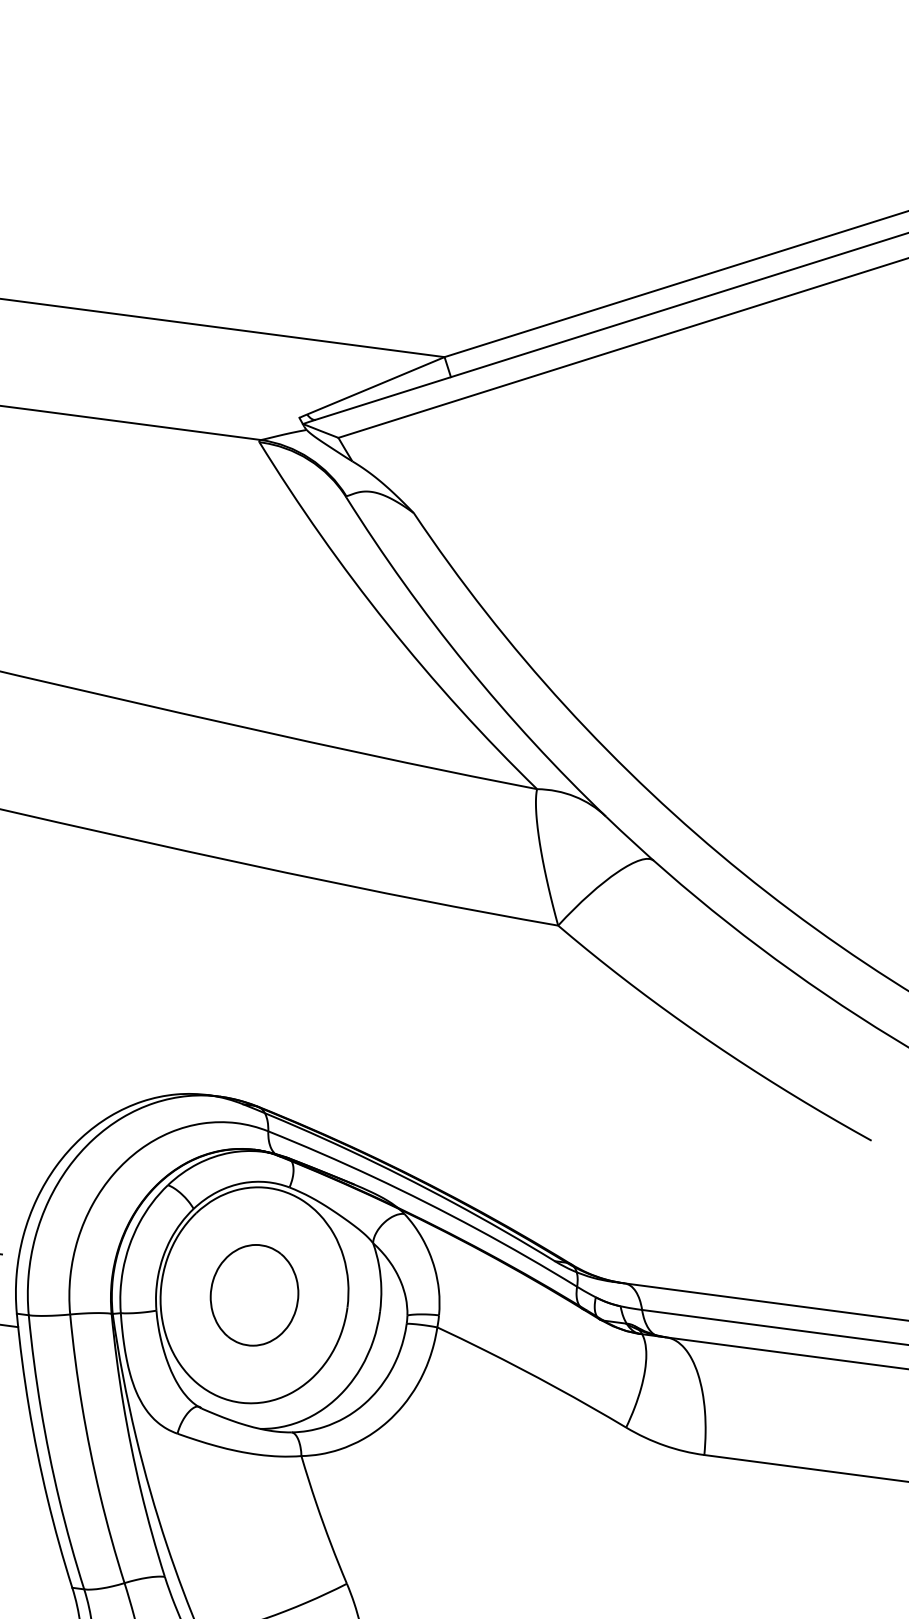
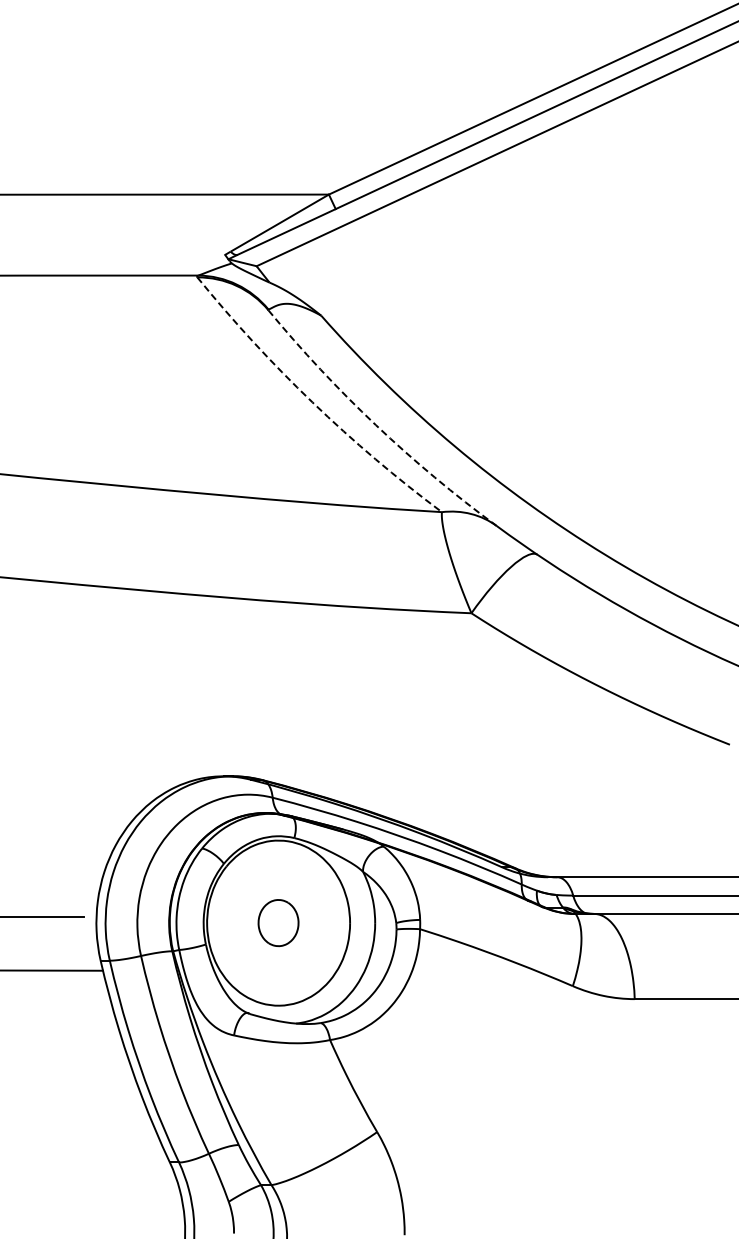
arc: (387, 624) -> (312, 402), solid -> dashed
arc: (466, 665) -> (376, 425), solid -> dashed
part: (254, 1294) -> (278, 922), size x0.6

